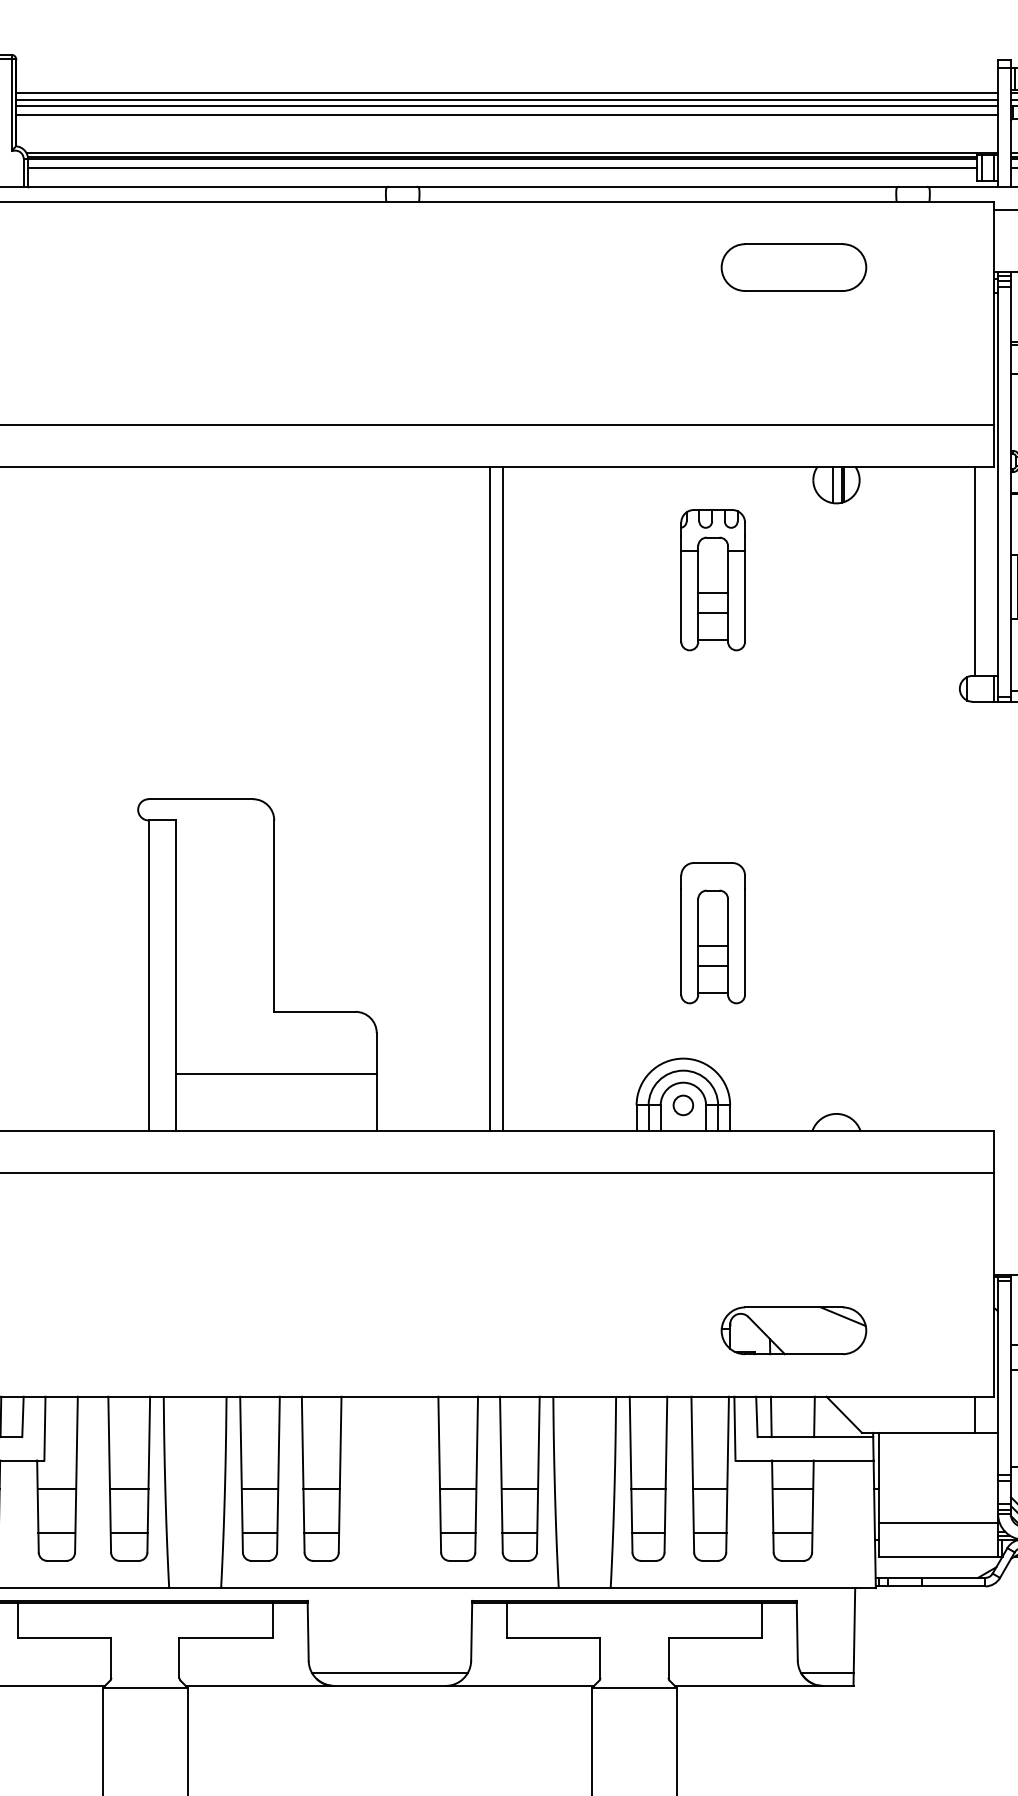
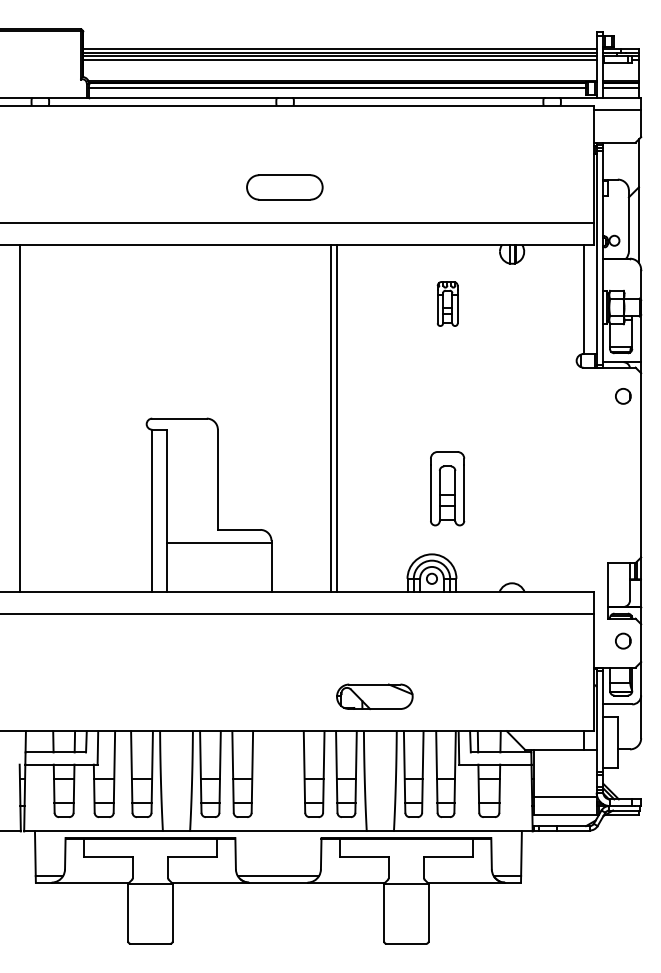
part: (793, 267) -> (284, 187), moved
part: (713, 579) -> (447, 303), size x0.6
line: (275, 1074) -> (218, 542), moved
part: (793, 1330) -> (374, 696), moved

